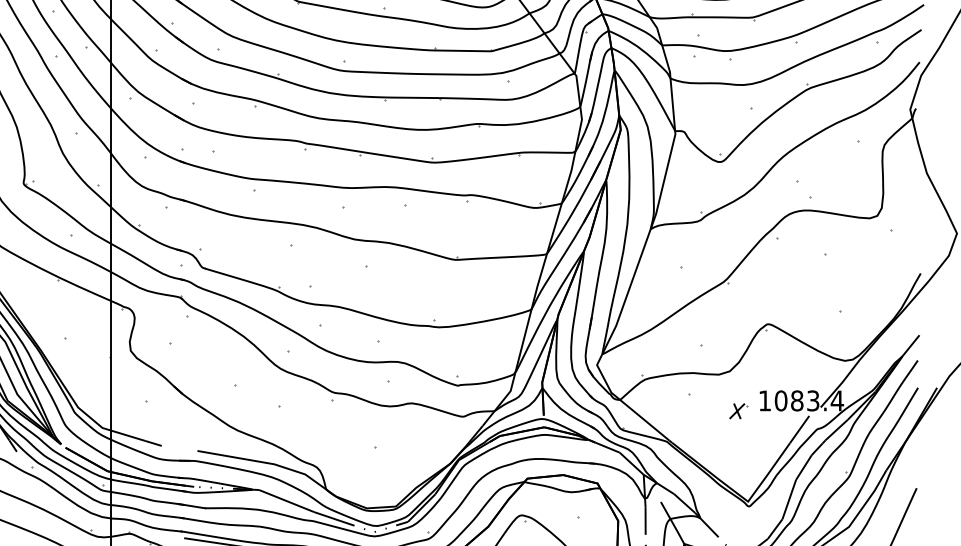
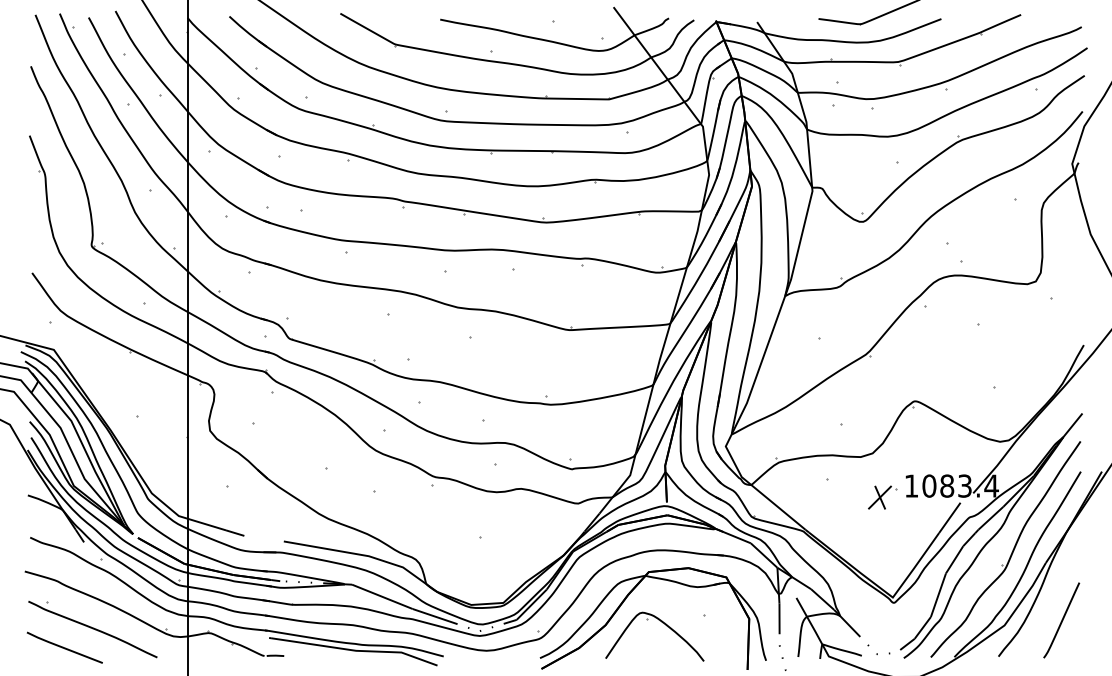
part: (738, 411) -> (882, 497), size x1.43

